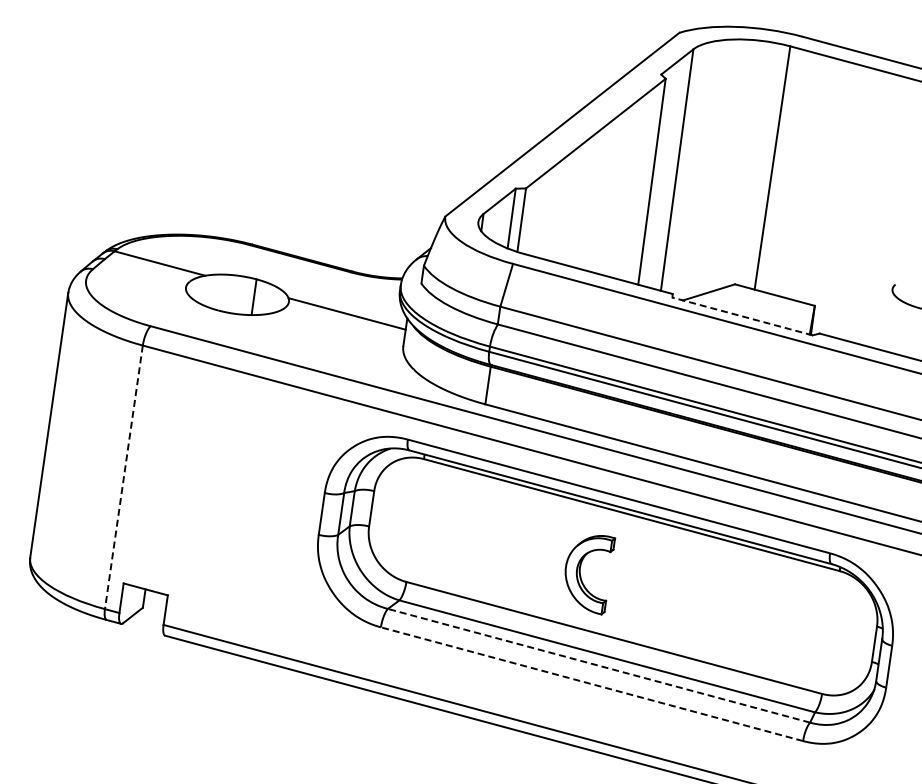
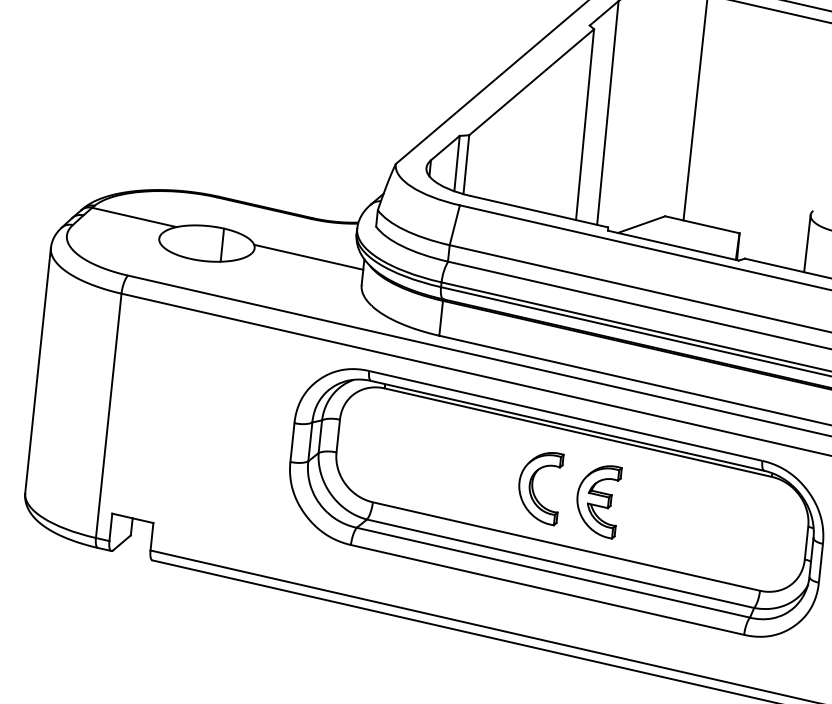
line: (742, 316) -> (673, 245), dashed -> solid
line: (887, 319) -> (807, 243), added
line: (123, 477) -> (108, 416), dashed -> solid
part: (652, 591) -> (600, 502), added
line: (599, 665) -> (553, 572), dashed -> solid
line: (592, 684) -> (548, 590), dashed -> solid

